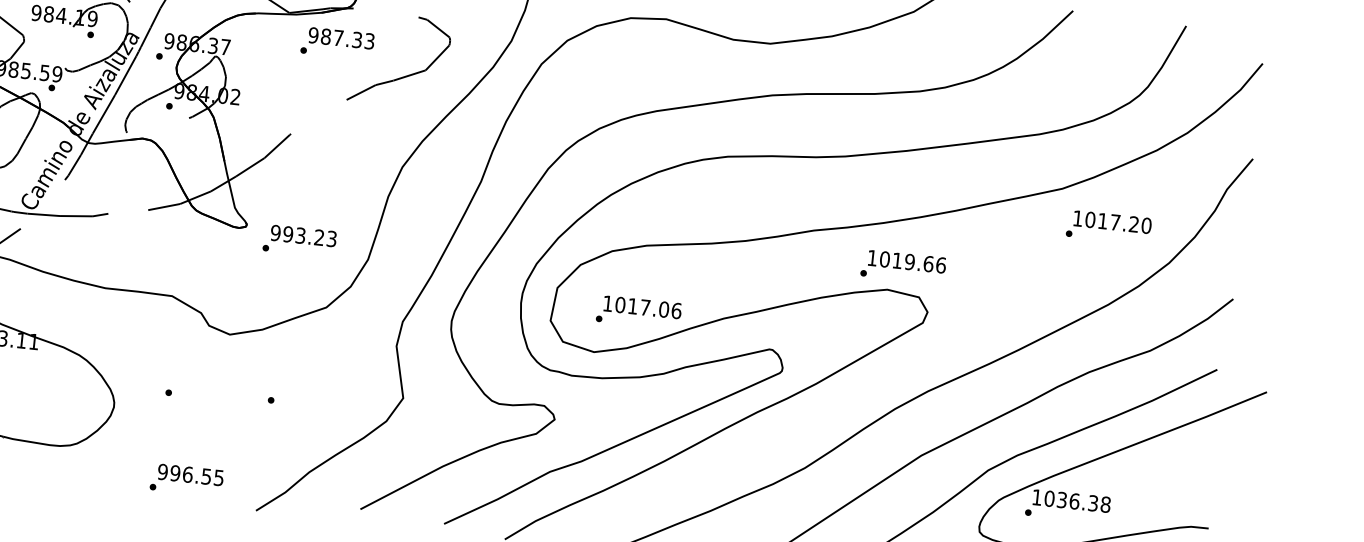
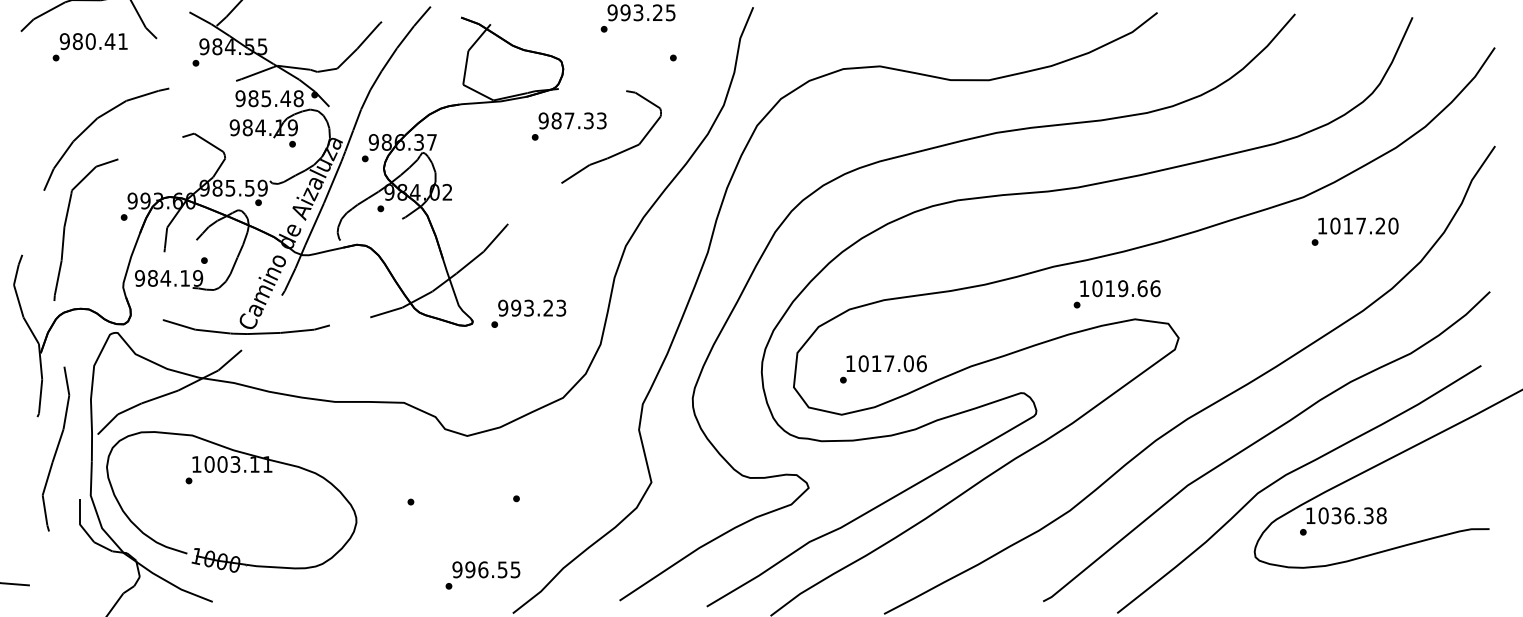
text: (336, 43) -> (568, 126), moved
text: (299, 240) -> (528, 313), moved
text: (902, 267) -> (1116, 294), moved
text: (186, 480) -> (482, 575), moved

